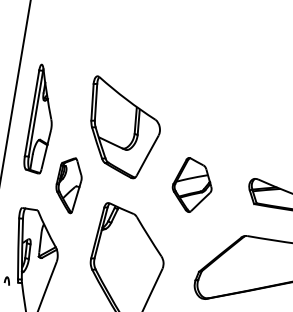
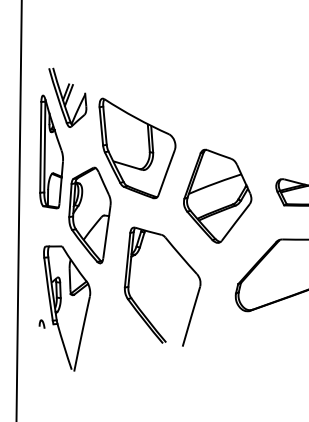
part: (64, 70) -> (67, 97), added
part: (192, 184) -> (217, 195), size x1.67
part: (68, 185) -> (89, 215), size x1.67

